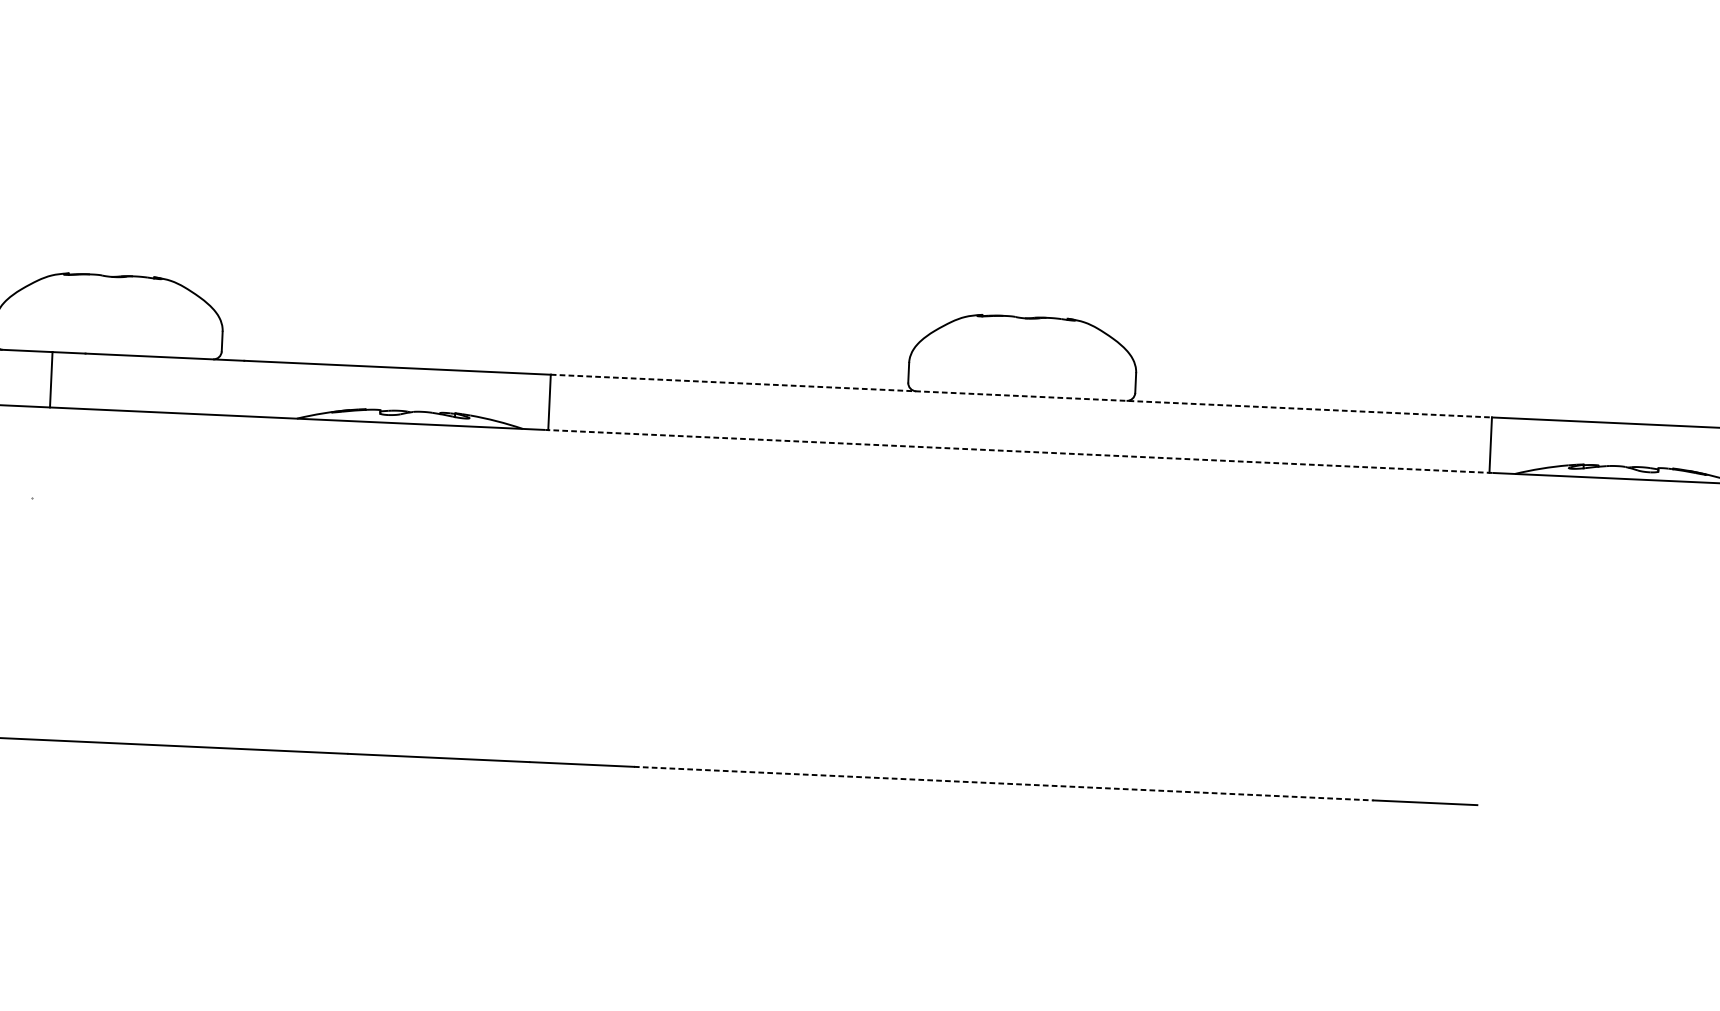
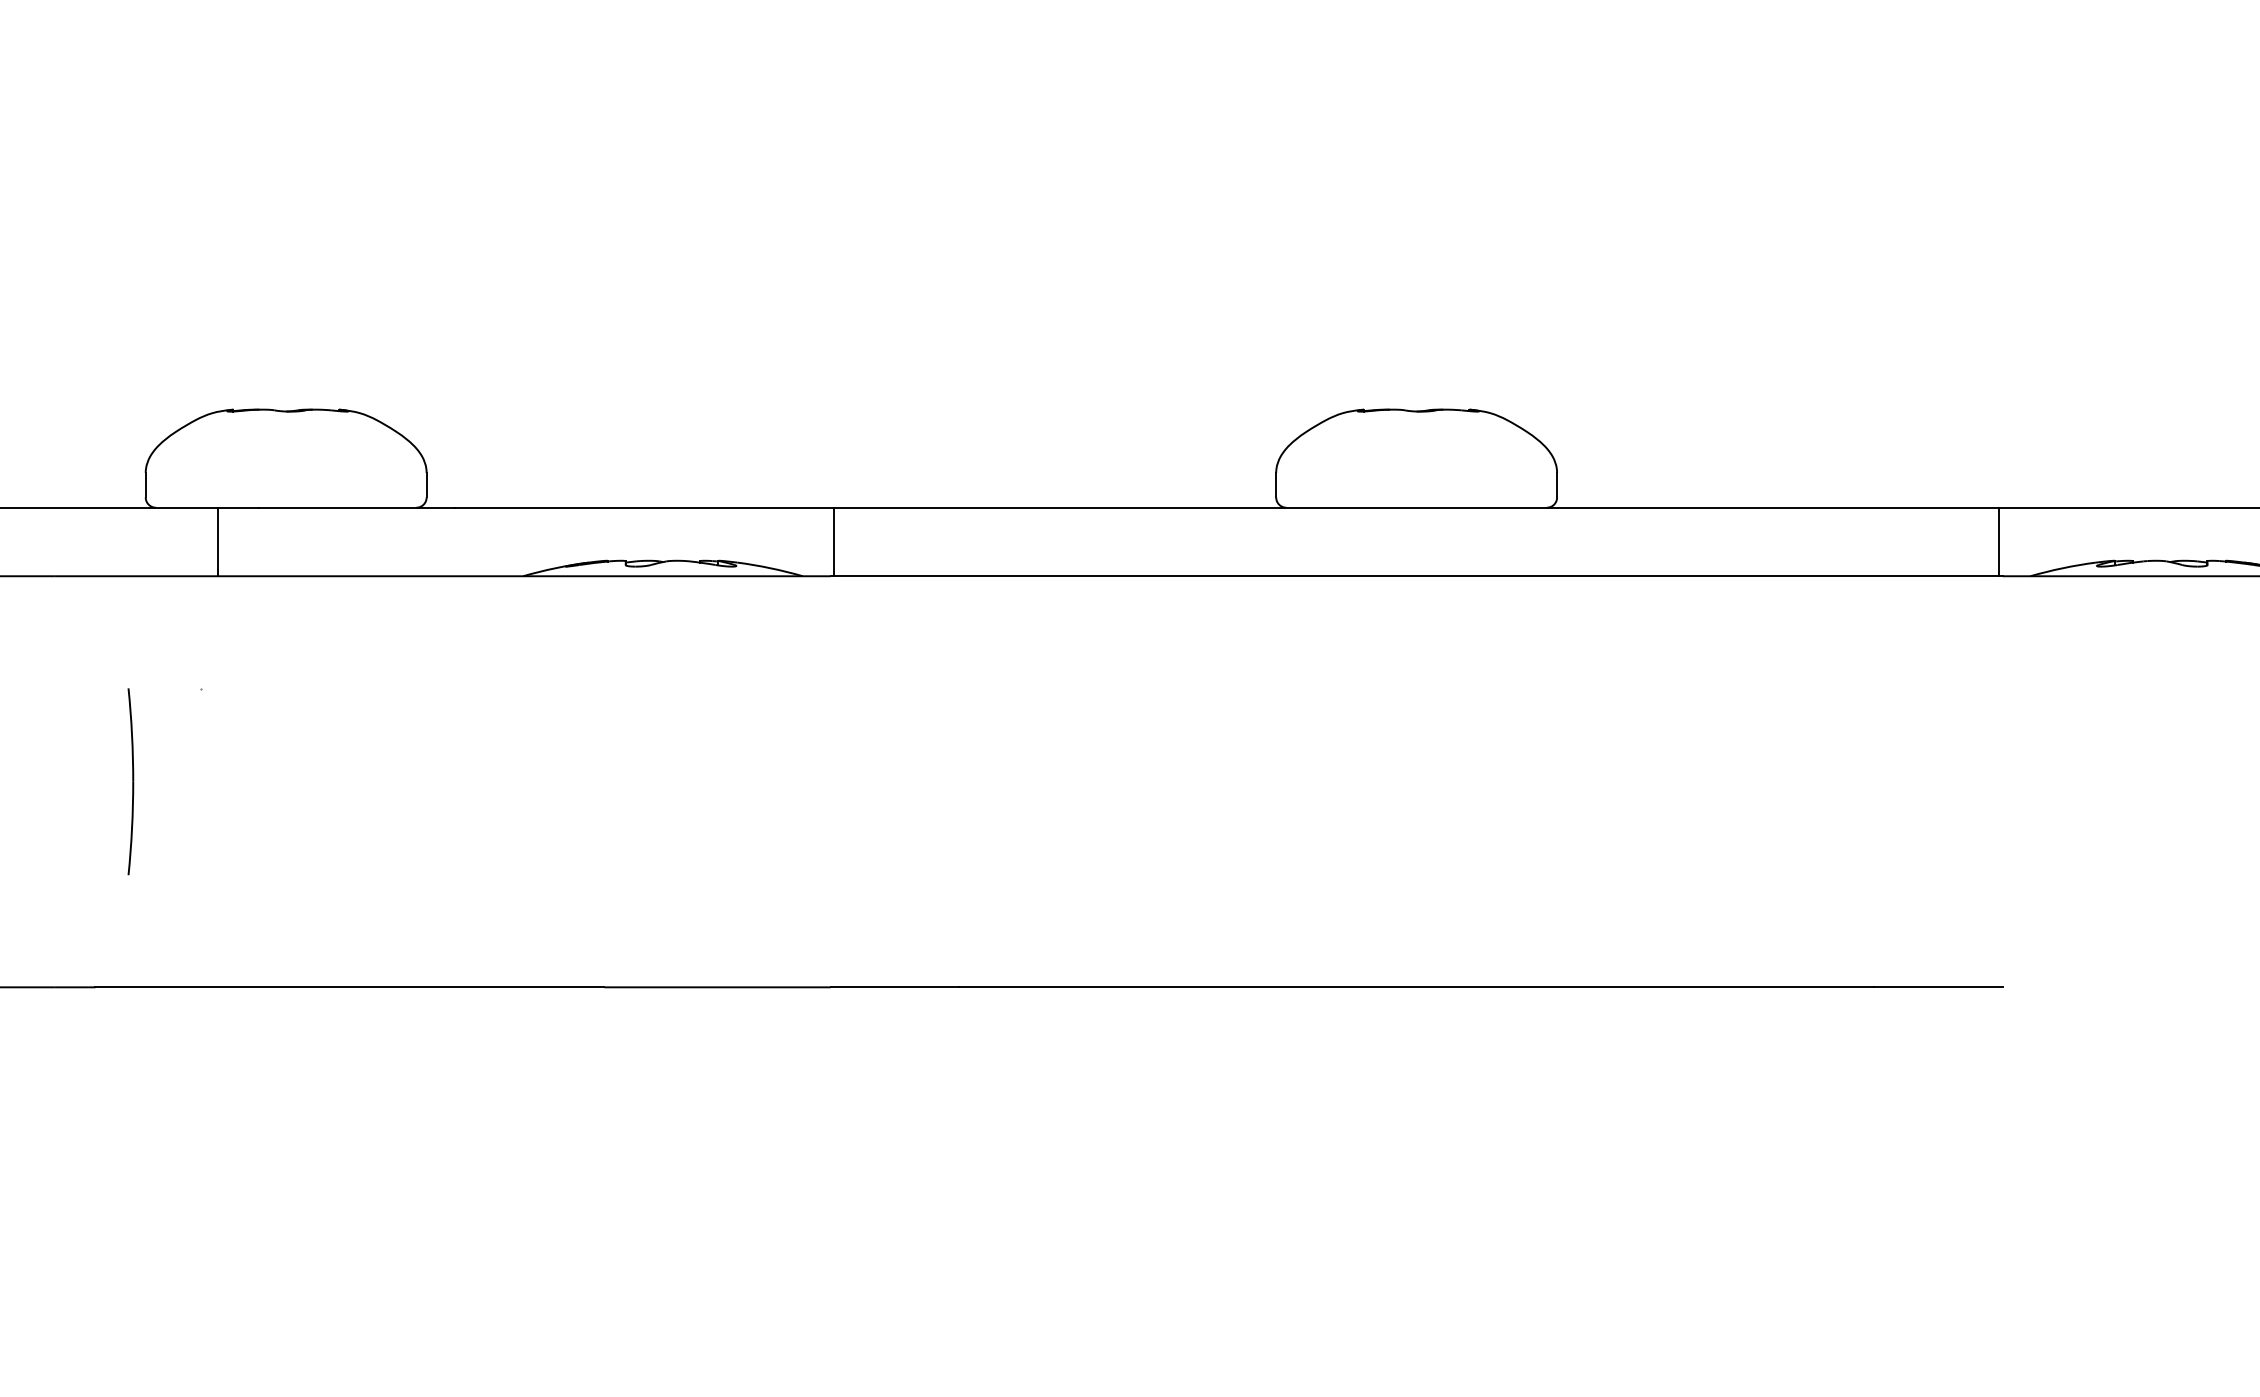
line: (1022, 395) -> (1417, 507), dashed -> solid
line: (1018, 451) -> (1416, 576), dashed -> solid
line: (1003, 783) -> (1416, 987), dashed -> solid

